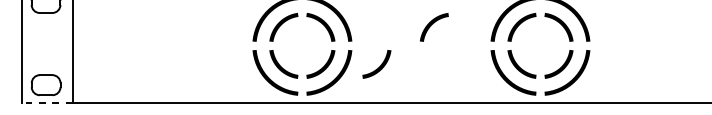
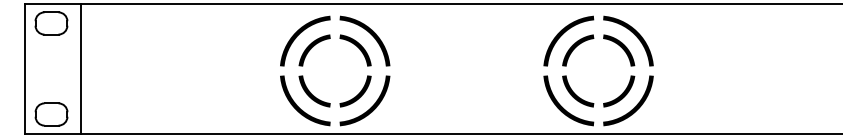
curve: (432, 24) -> (479, 47), removed
curve: (379, 66) -> (420, 93), removed
line: (47, 102) -> (53, 133), dashed -> solid

